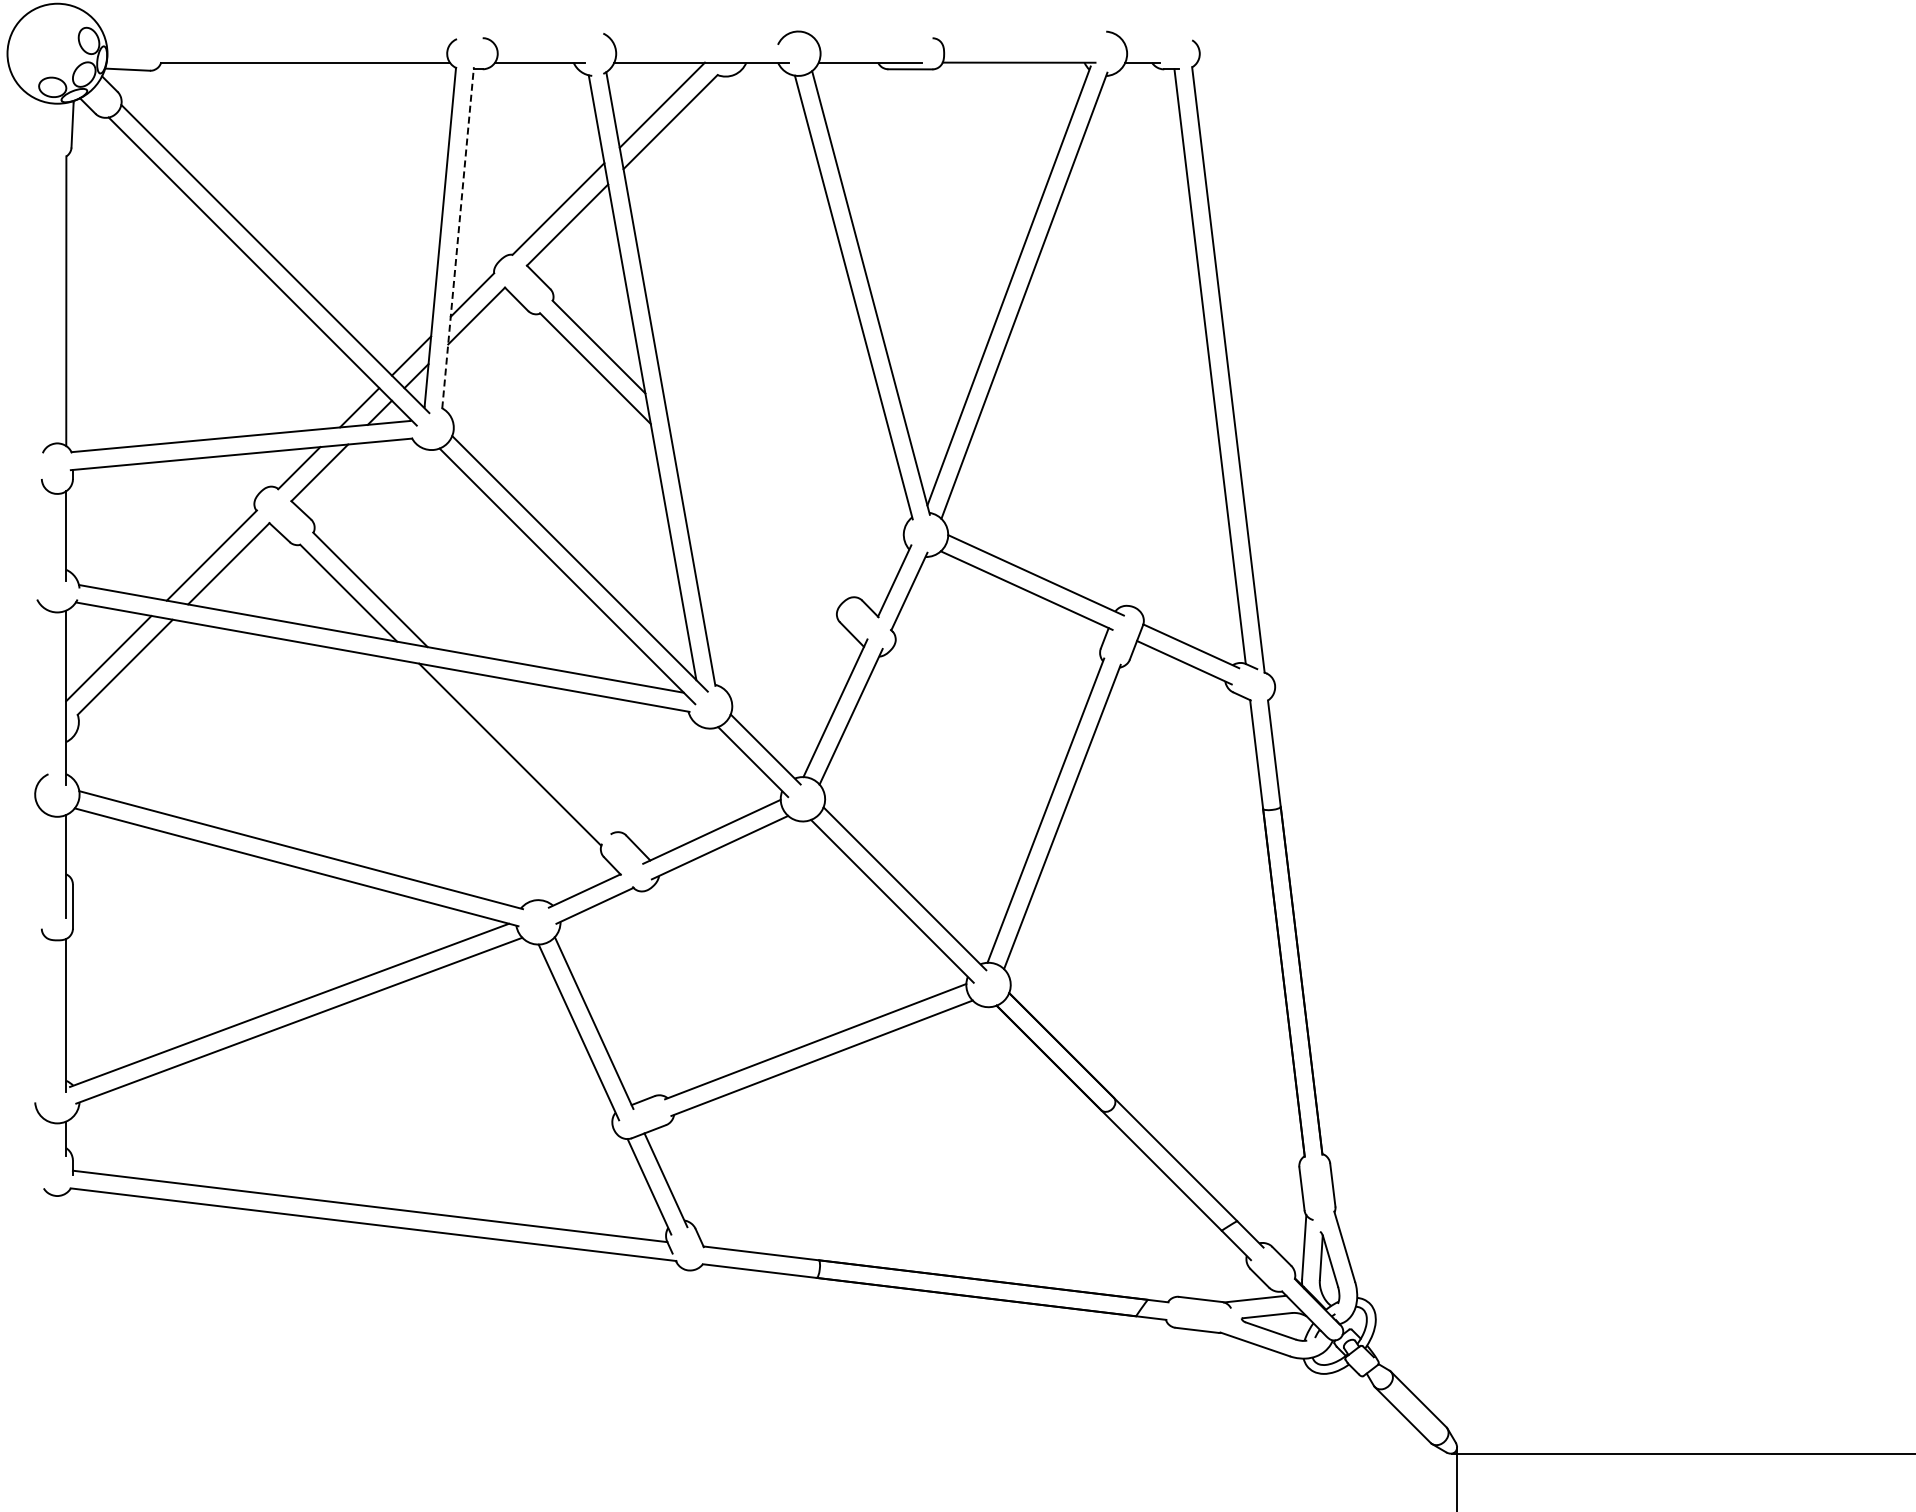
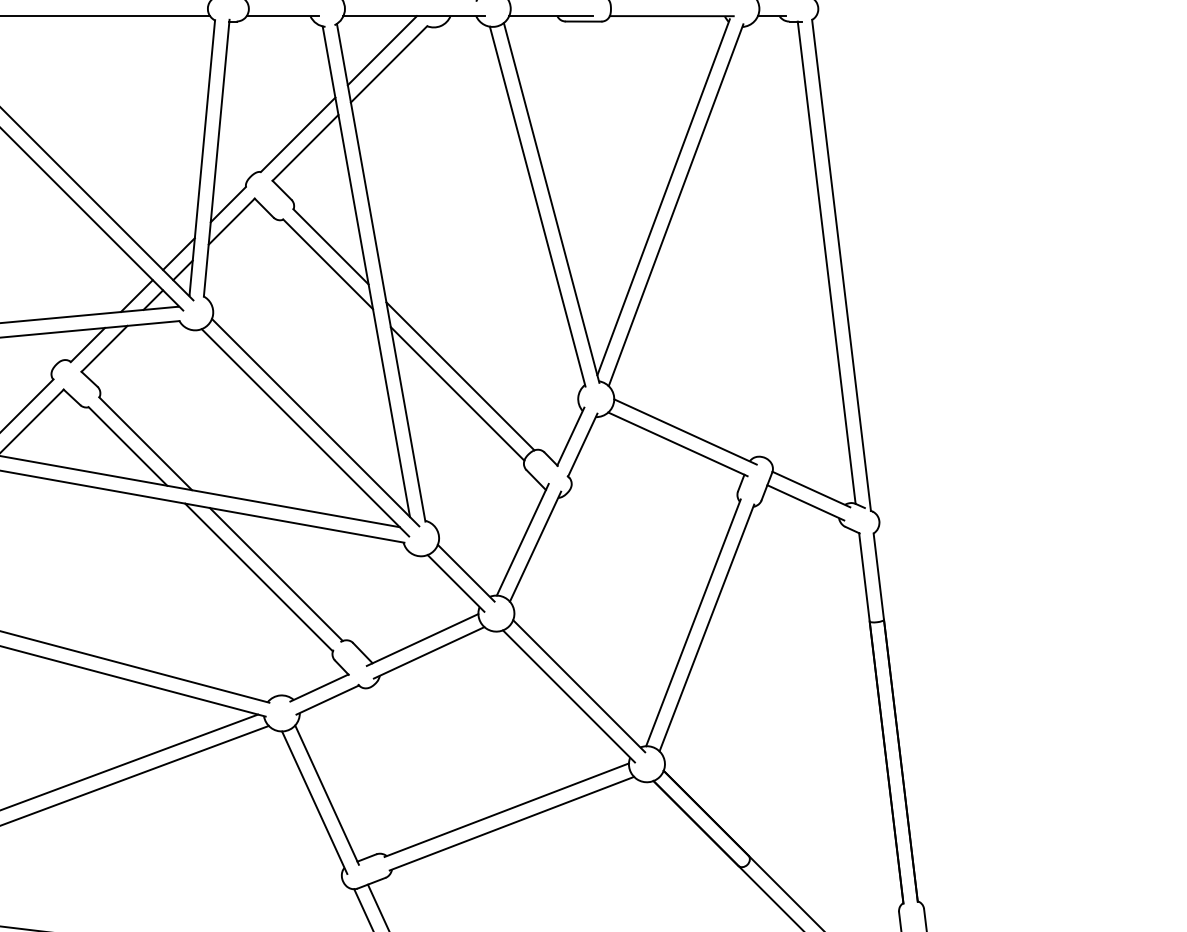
line: (458, 237) -> (217, 157), dashed -> solid
line: (758, 506) -> (460, 376), added
line: (754, 528) -> (457, 393), added
line: (531, 751) -> (276, 574), added

